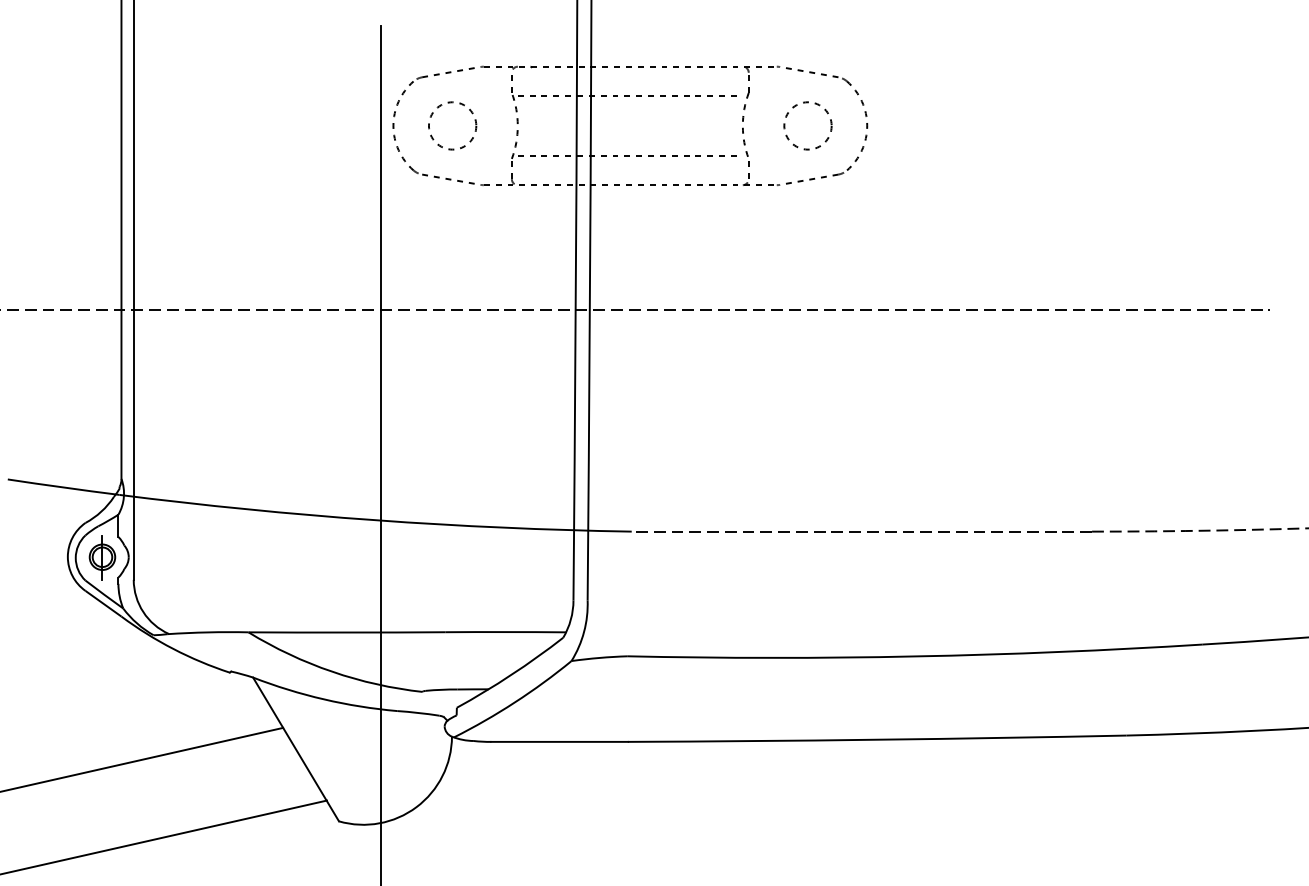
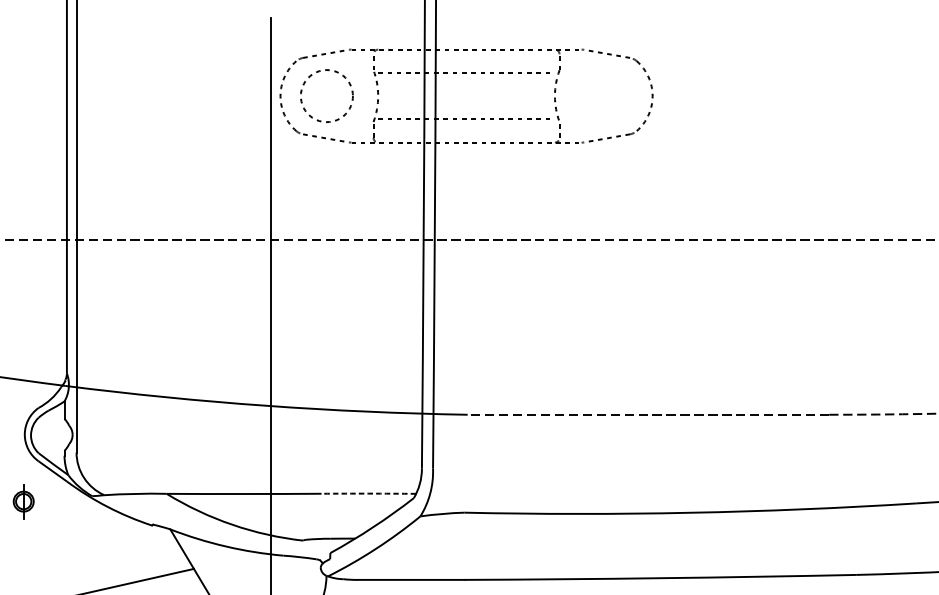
circle: (452, 125) -> (326, 95), size x1.4
circle: (807, 125) -> (605, 95), removed
part: (102, 557) -> (23, 501), moved
arc: (505, 632) -> (368, 493), solid -> dashed

